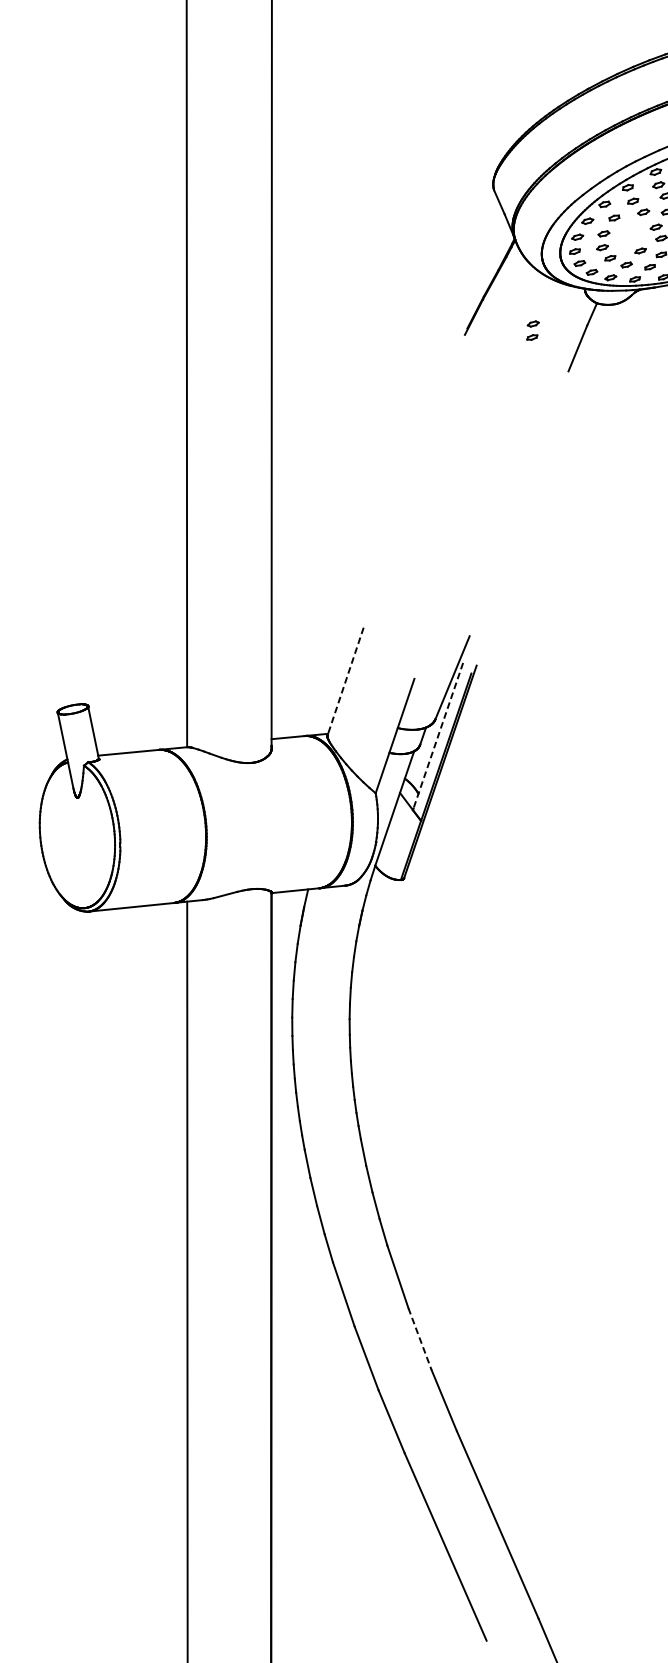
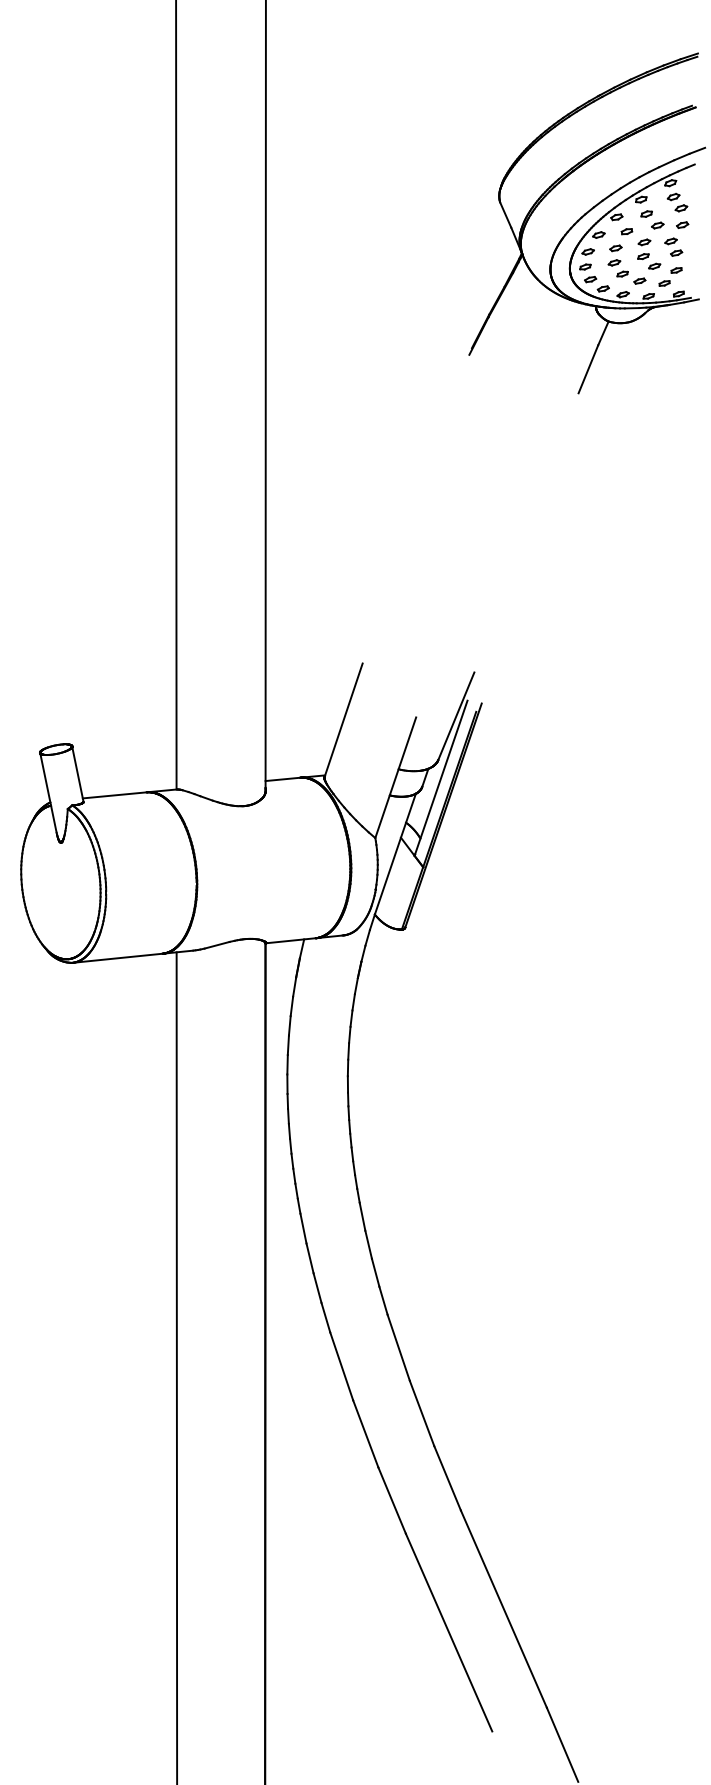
part: (533, 330) -> (644, 249), moved
line: (345, 681) -> (343, 720), dashed -> solid
line: (438, 736) -> (441, 778), dashed -> solid
line: (420, 1339) -> (422, 1413), dashed -> solid

